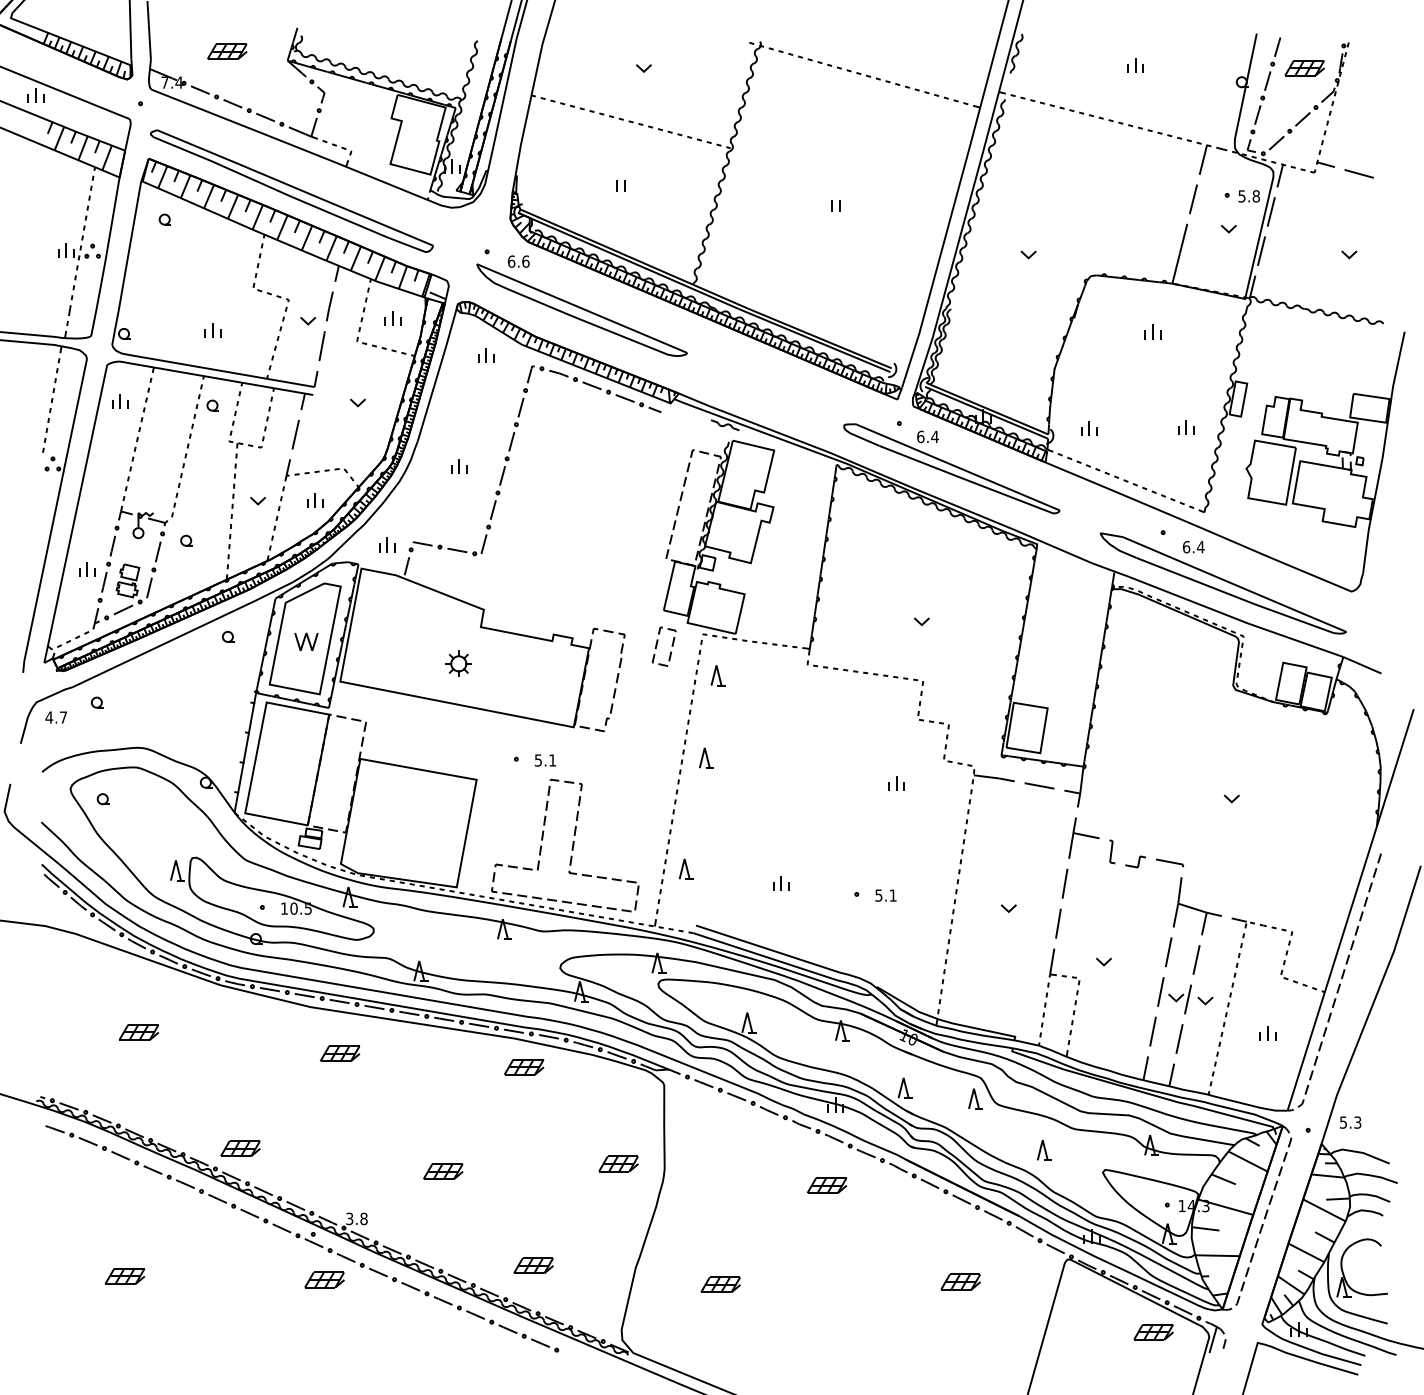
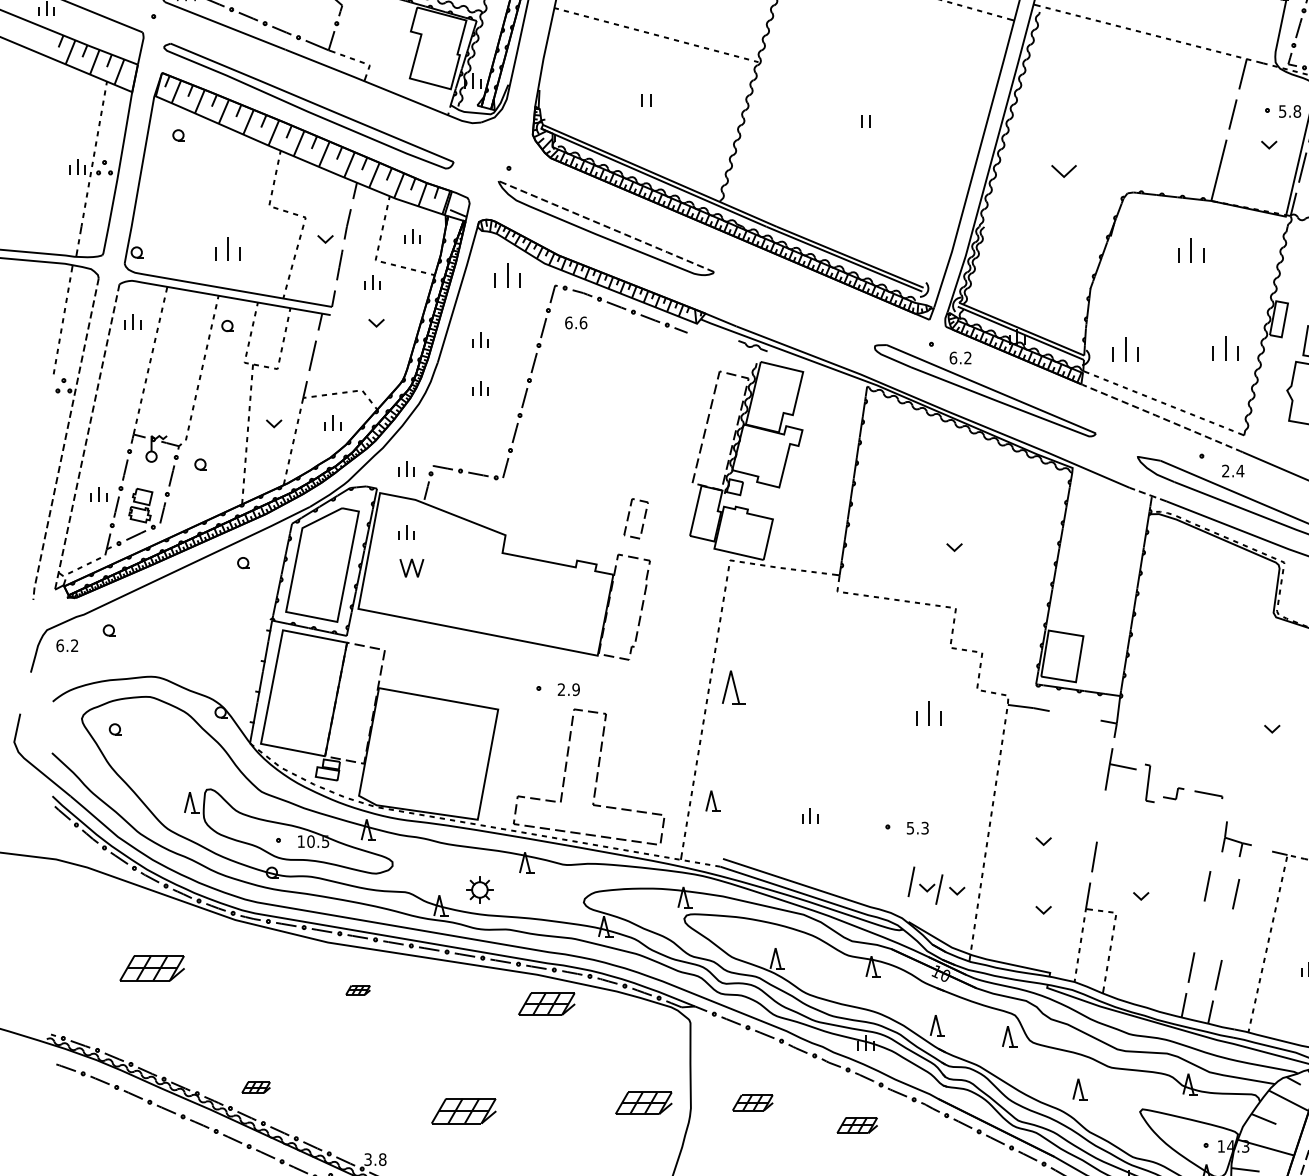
part: (1028, 254) -> (1063, 171), size x1.6
text: (518, 261) -> (575, 322), moved
line: (582, 308) -> (606, 226), solid -> dashed
part: (212, 330) -> (227, 248), size x1.6
part: (1152, 331) -> (1190, 250), size x1.6
part: (486, 355) -> (508, 274), size x1.6
part: (353, 363) -> (371, 282), added
part: (459, 419) -> (480, 340), added
part: (1186, 427) -> (1225, 348), size x1.6
part: (1089, 428) -> (1126, 349), size x1.6
text: (934, 436) -> (967, 357), 6.4 -> 6.2
line: (1124, 495) -> (1162, 418), solid -> dashed
line: (75, 514) -> (86, 437), solid -> dashed
line: (54, 516) -> (65, 439), solid -> dashed
text: (1186, 547) -> (1225, 471), 6.4 -> 2.4
line: (1110, 570) -> (1147, 494), solid -> dashed
part: (387, 606) -> (406, 531), added
part: (306, 641) -> (411, 567), moved
part: (663, 646) -> (635, 518), moved
part: (458, 663) -> (479, 889), moved
part: (717, 675) -> (745, 602), removed
text: (55, 717) -> (66, 645), 4.7 -> 6.2
part: (706, 757) -> (733, 686), size x1.6
text: (545, 760) -> (568, 689), 5.1 -> 2.9
part: (896, 783) -> (928, 713), size x1.6
line: (1039, 785) -> (1075, 715), removed
part: (1112, 851) -> (1149, 783), size x1.6
line: (1064, 883) -> (1100, 815), removed
text: (892, 895) -> (924, 828), 5.1 -> 5.3
part: (1196, 906) -> (1236, 839), size x0.6
part: (1008, 975) -> (1043, 910), added
part: (1185, 995) -> (936, 885), moved
part: (138, 1032) -> (151, 968), size x1.6
part: (339, 1053) -> (357, 990), size x0.6
part: (524, 1067) -> (547, 1004), size x1.4
part: (240, 1148) -> (256, 1087), size x0.7
part: (618, 1163) -> (643, 1102), size x1.4
part: (724, 1163) -> (752, 1102), added
part: (443, 1171) -> (464, 1111), size x1.6

